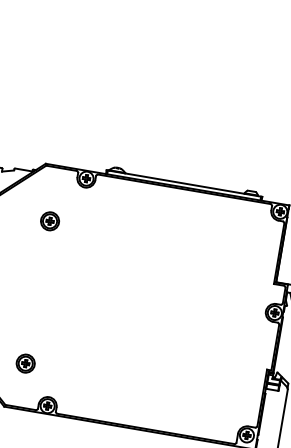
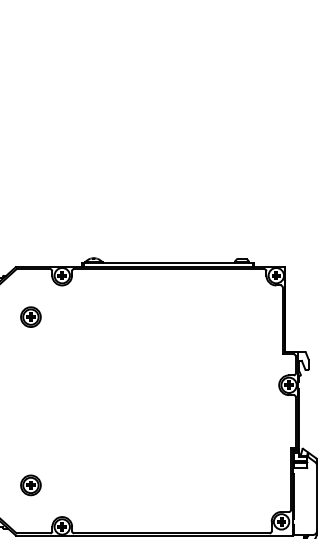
part: (49, 220) -> (30, 316), moved

